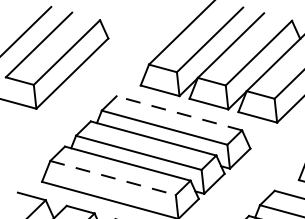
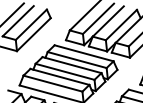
line: (180, 113) -> (84, 53), dashed -> solid
line: (114, 177) -> (53, 83), dashed -> solid

